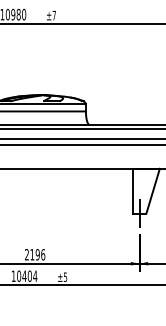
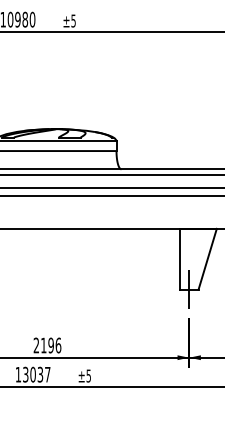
text: (53, 15) -> (72, 20), ±7 -> ±5
text: (27, 276) -> (37, 375), 10404 -> 13037

